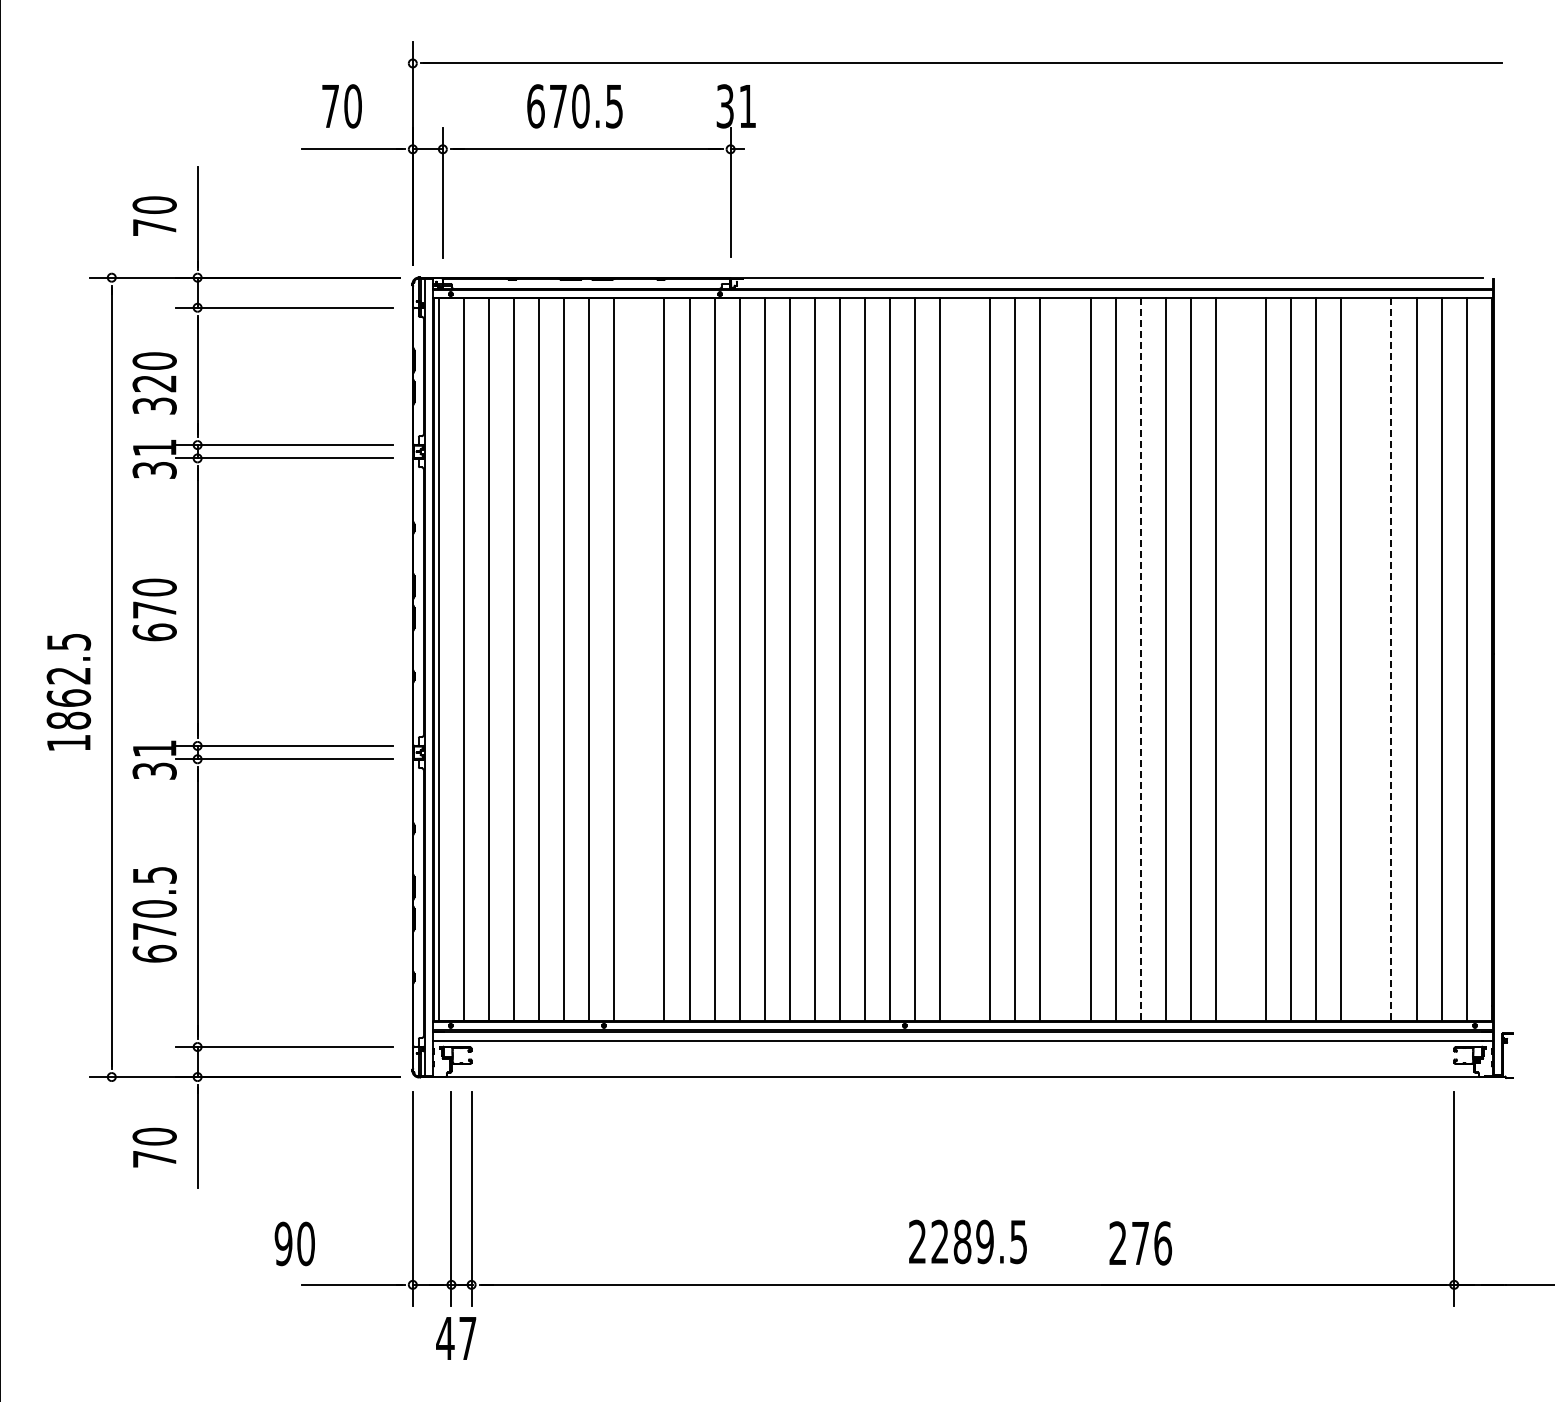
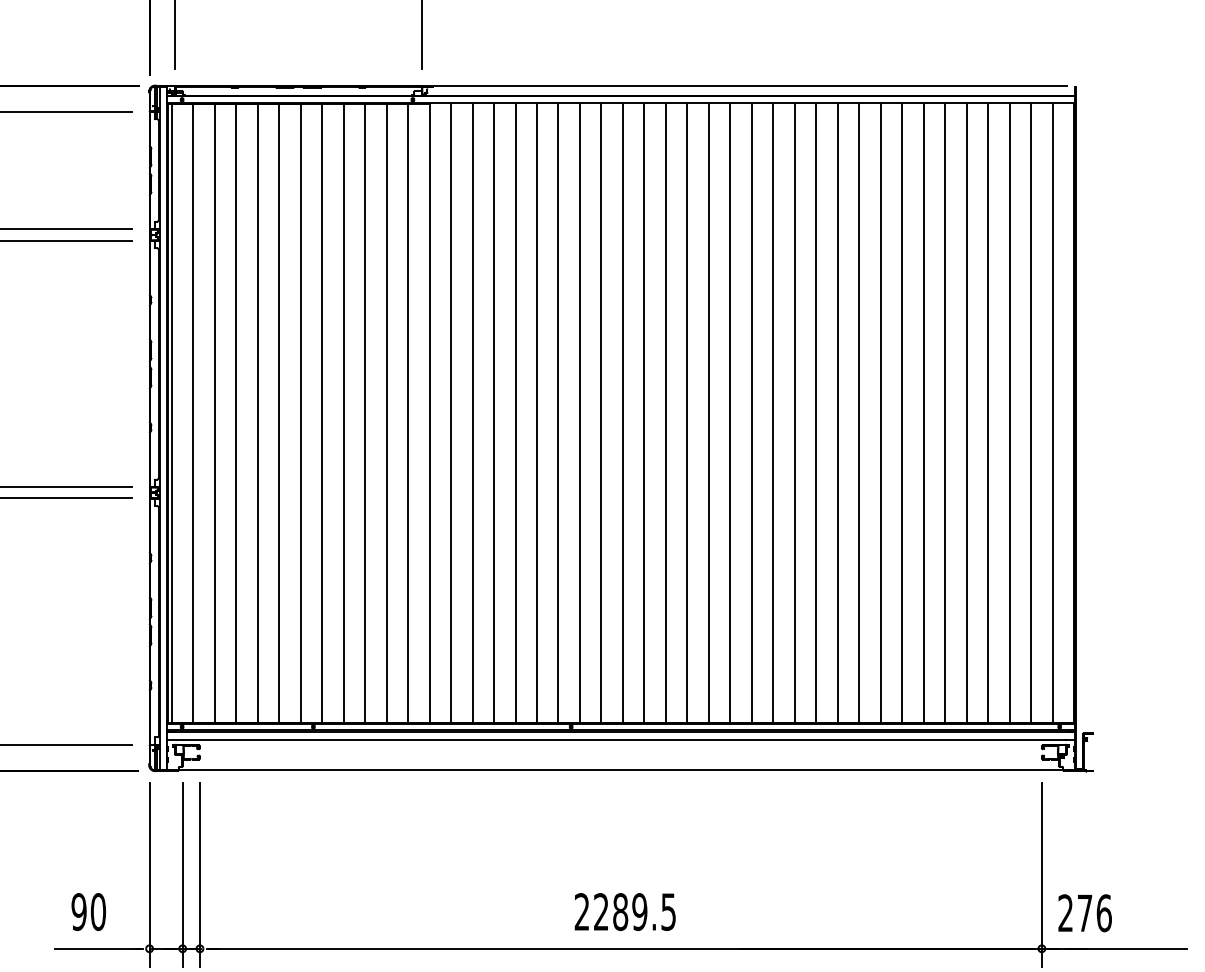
line: (639, 659) -> (343, 412), added
line: (965, 659) -> (623, 412), added
line: (1065, 659) -> (708, 412), added
line: (1241, 659) -> (859, 412), added
line: (1366, 659) -> (966, 412), added
line: (1140, 660) -> (773, 413), dashed -> solid
line: (1391, 660) -> (988, 413), dashed -> solid
text: (294, 1243) -> (88, 911), moved
text: (1140, 1243) -> (1084, 913), moved

